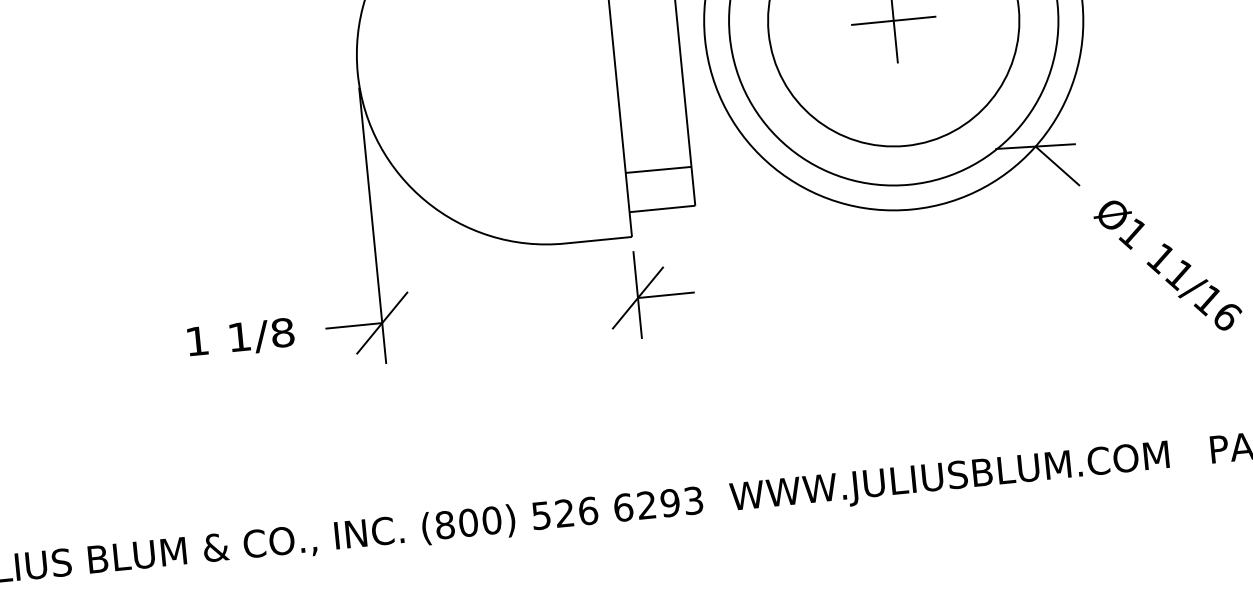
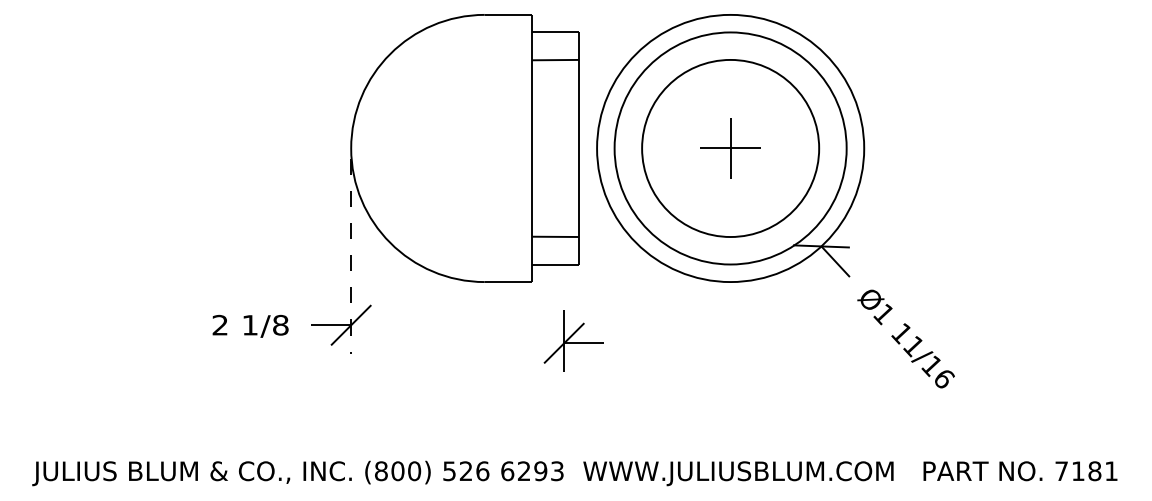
line: (373, 225) -> (351, 256), solid -> dashed
part: (650, 292) -> (573, 340), moved
text: (196, 340) -> (219, 324), 1 -> 2

